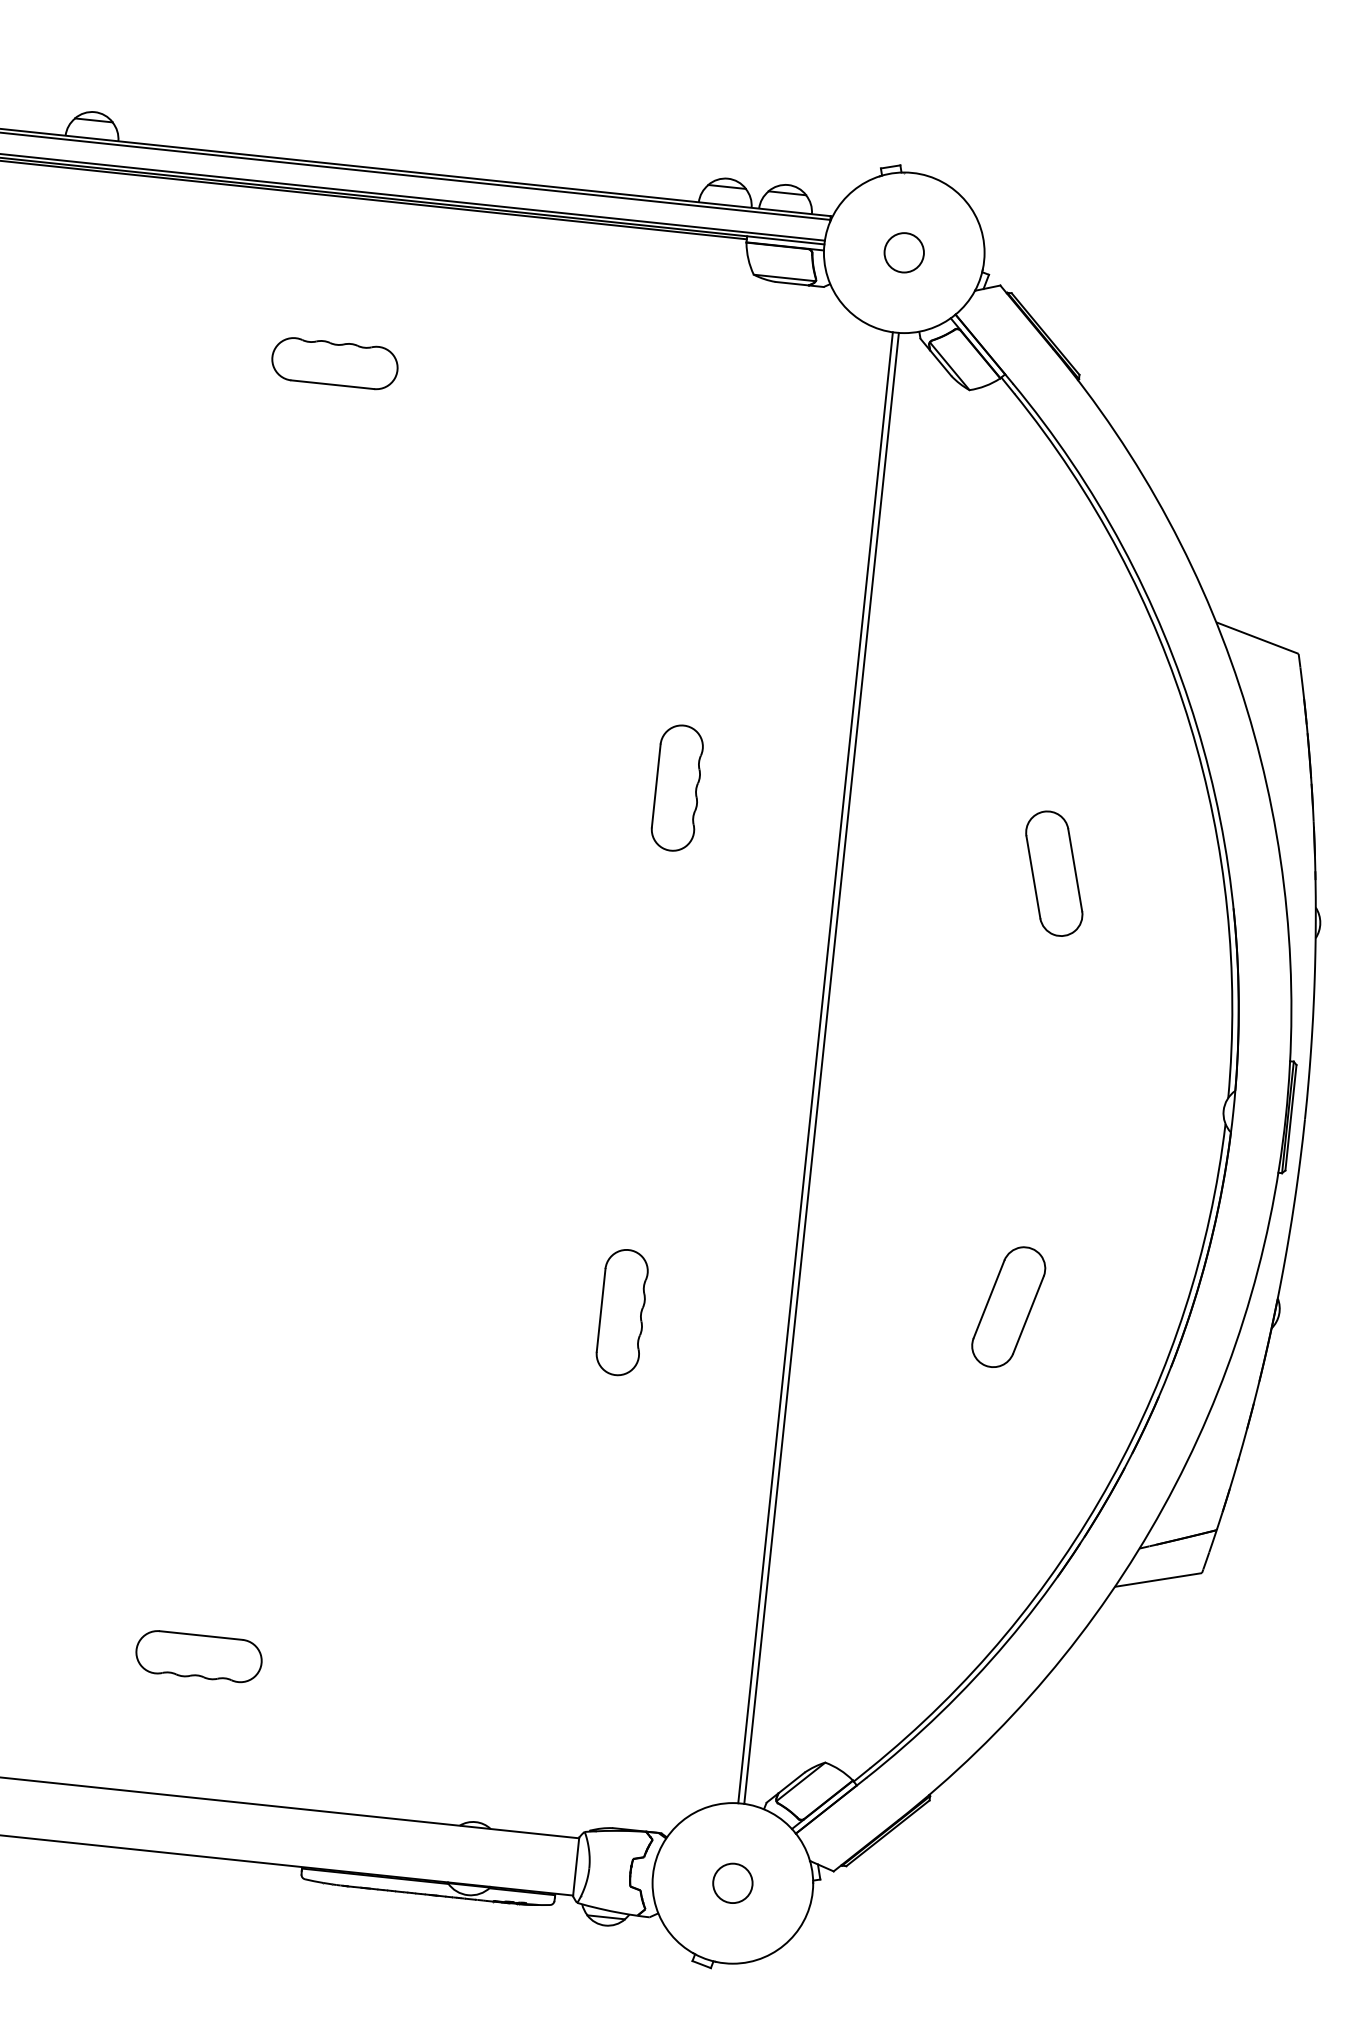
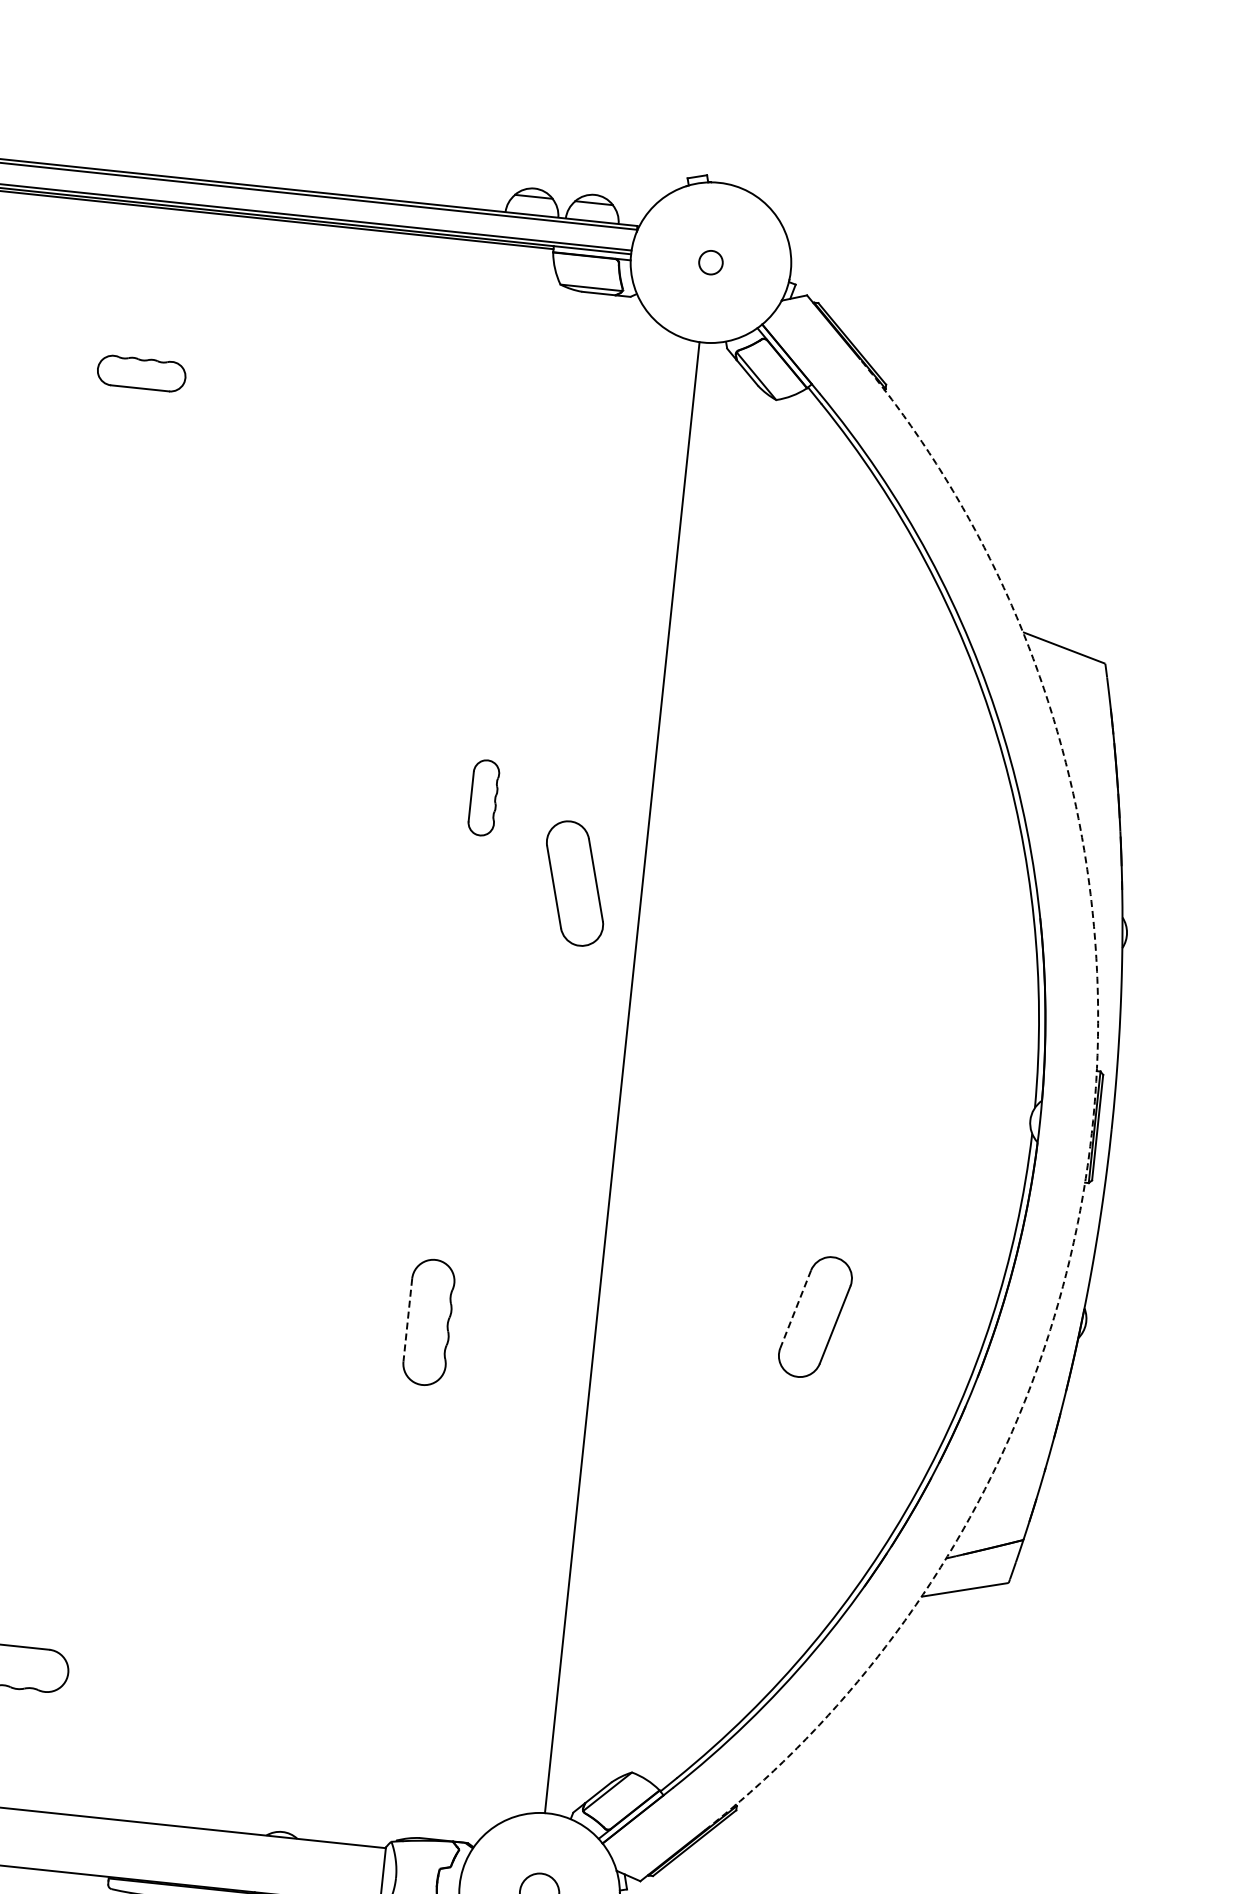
circle: (903, 252) -> (710, 262), size x0.6
part: (334, 363) -> (141, 373), size x0.7
part: (676, 787) -> (483, 797), size x0.6
part: (1054, 873) -> (575, 883), moved
line: (821, 1067) -> (628, 1077), removed
arc: (1285, 1117) -> (1092, 1127), solid -> dashed
line: (989, 1299) -> (796, 1309), solid -> dashed
line: (601, 1310) -> (408, 1320), solid -> dashed

